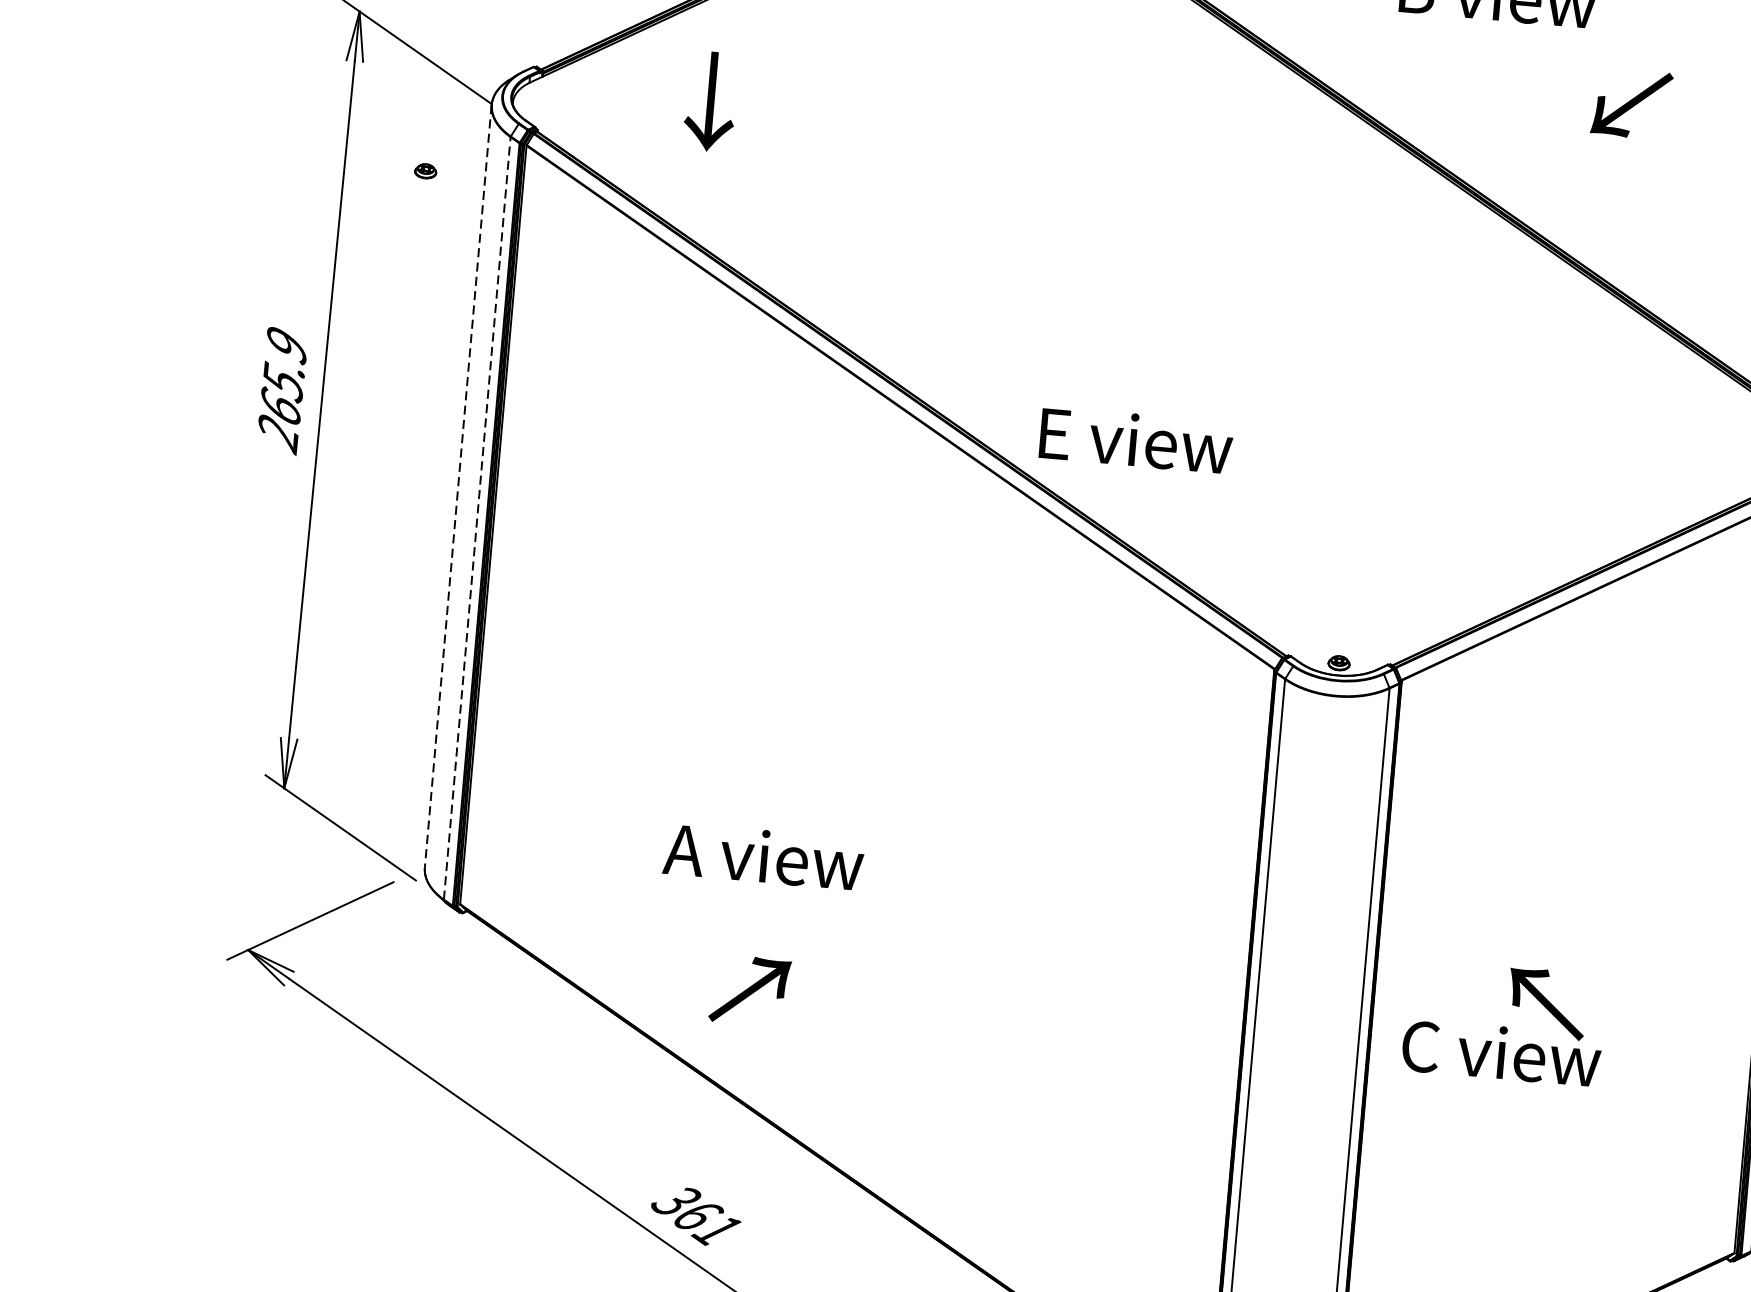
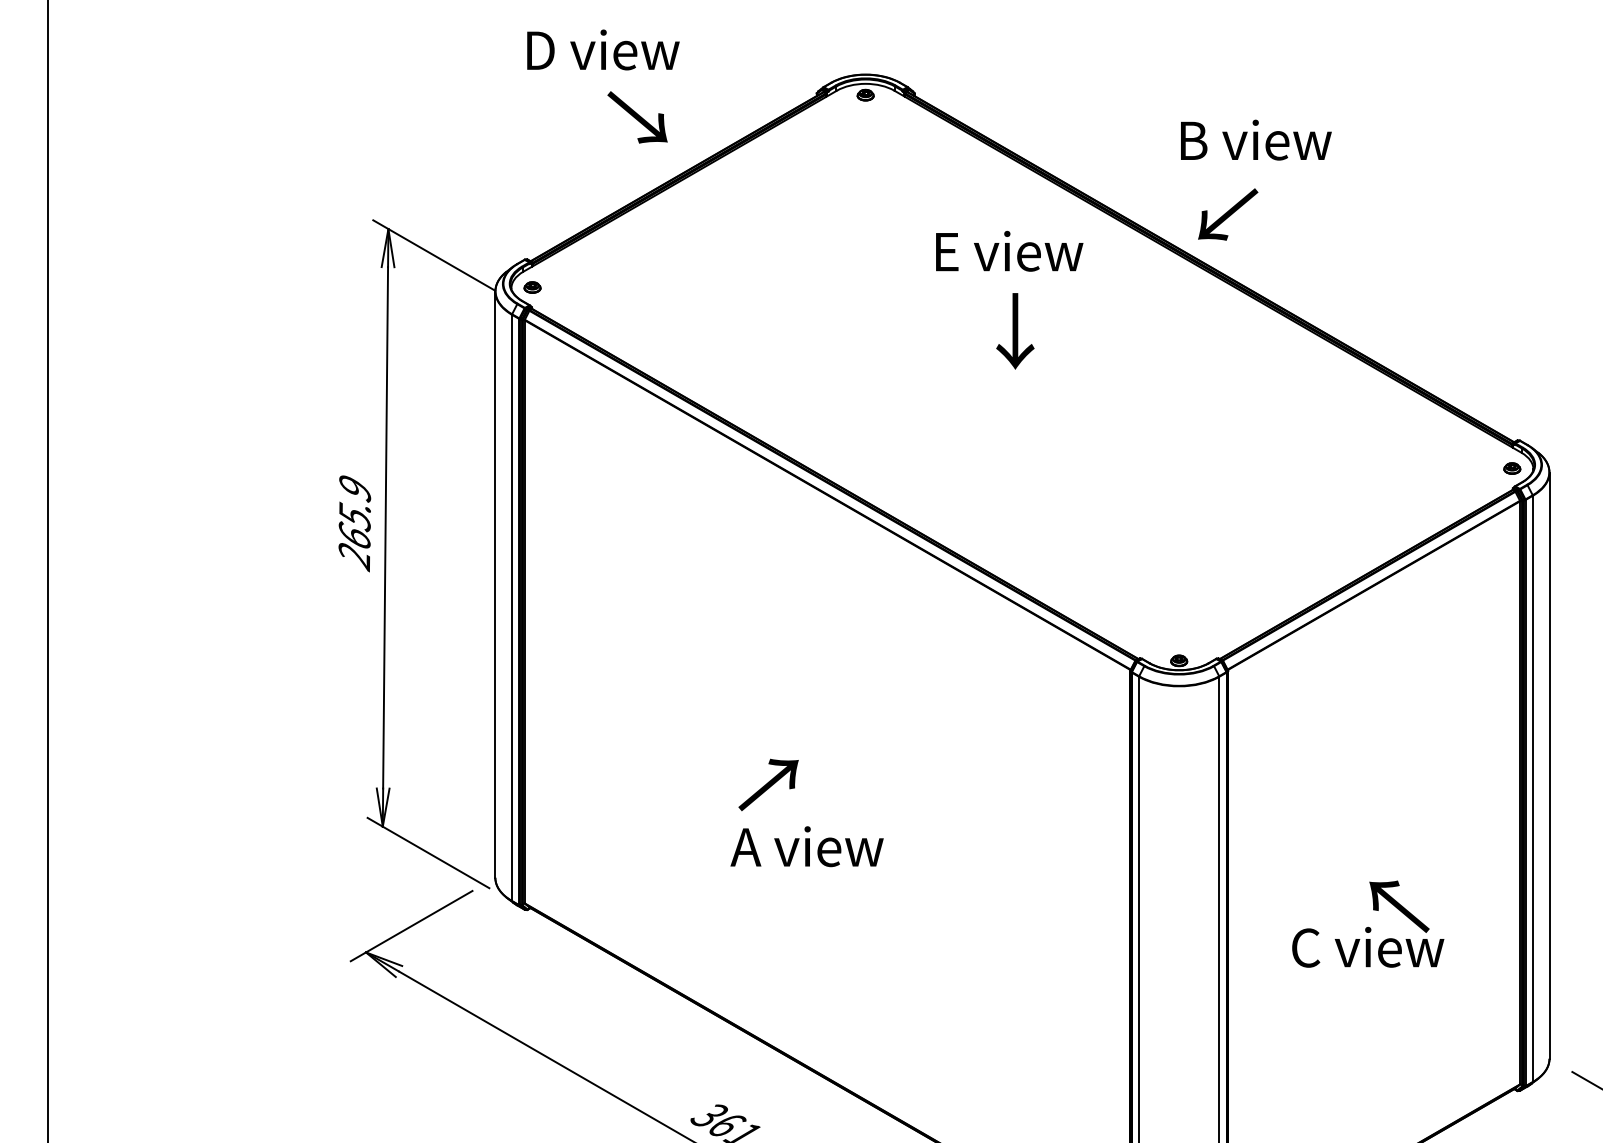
text: (710, 101) -> (1015, 331), moved
text: (1632, 103) -> (1228, 214), moved
part: (425, 171) -> (532, 287), moved
text: (1136, 439) -> (1009, 250), moved
line: (458, 487) -> (495, 585), dashed -> solid
line: (476, 517) -> (511, 607), dashed -> solid
text: (762, 856) -> (806, 846), moved
text: (749, 990) -> (768, 784), moved
text: (1504, 1022) -> (1368, 923), moved

